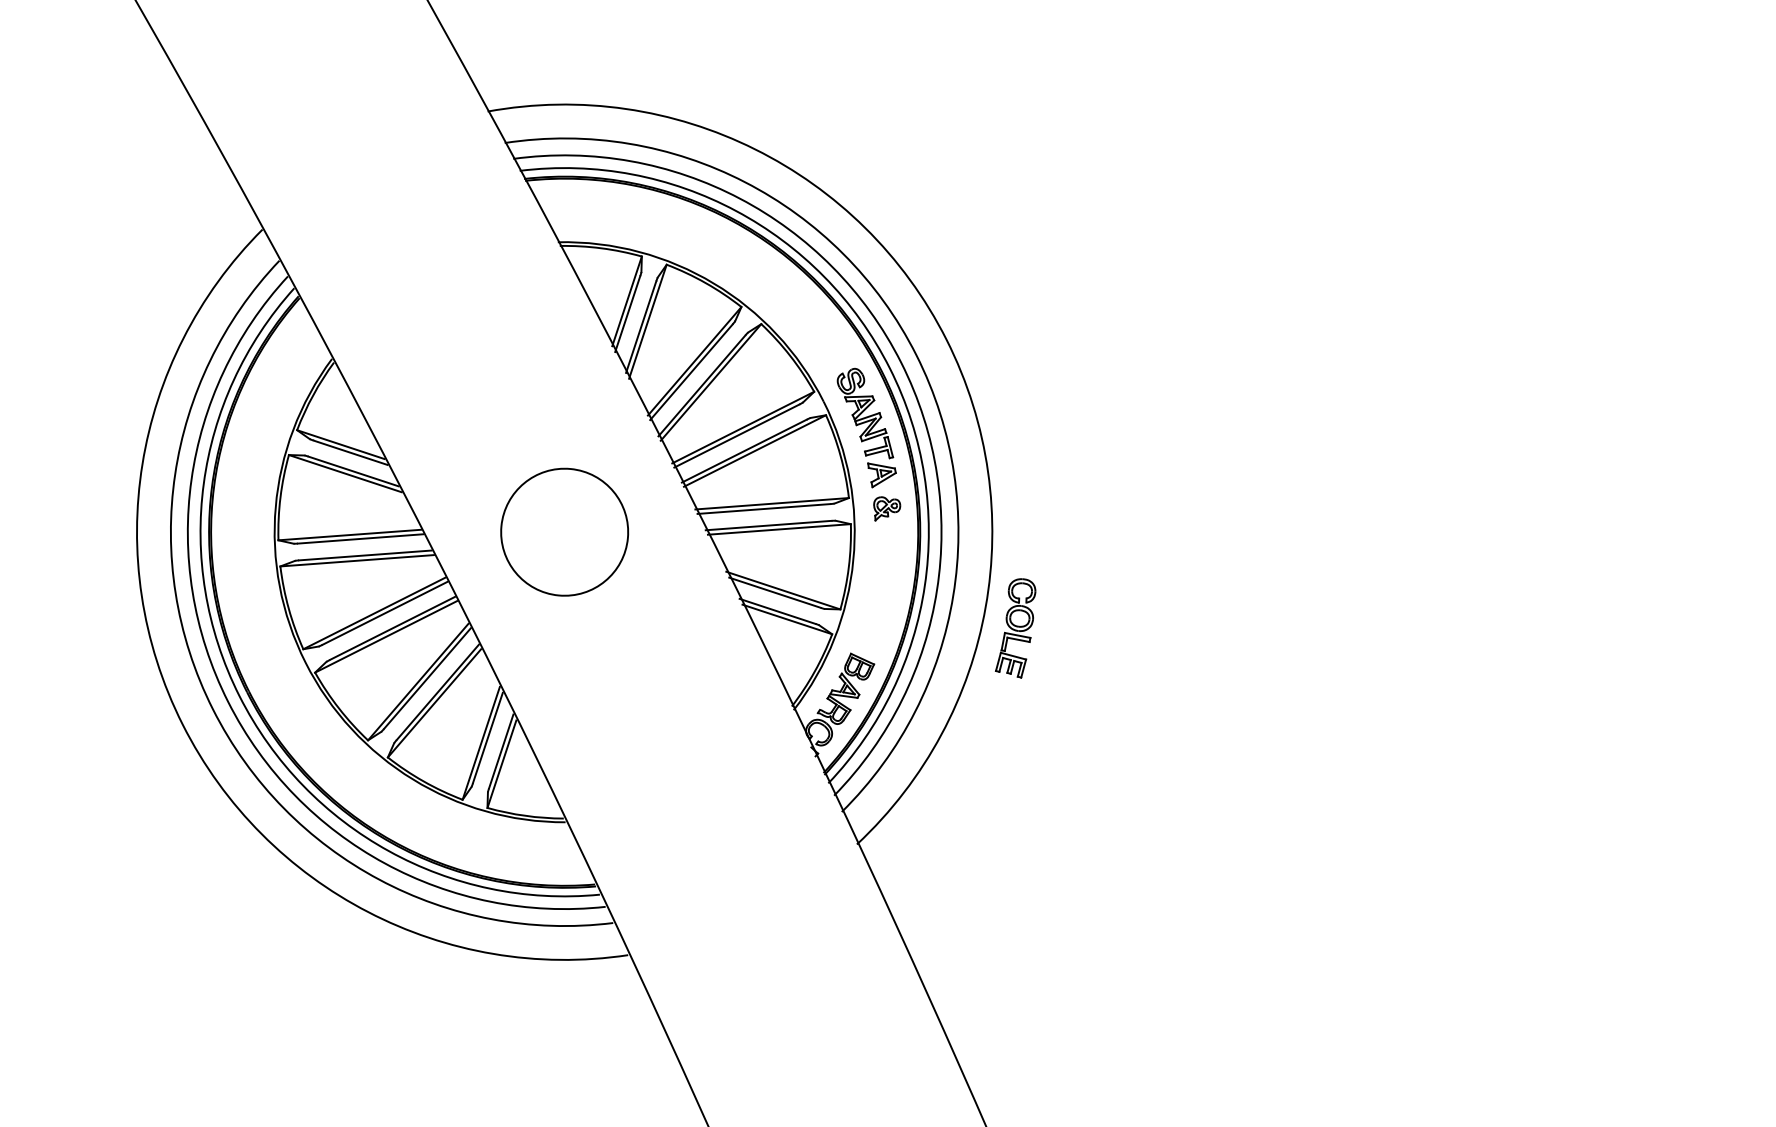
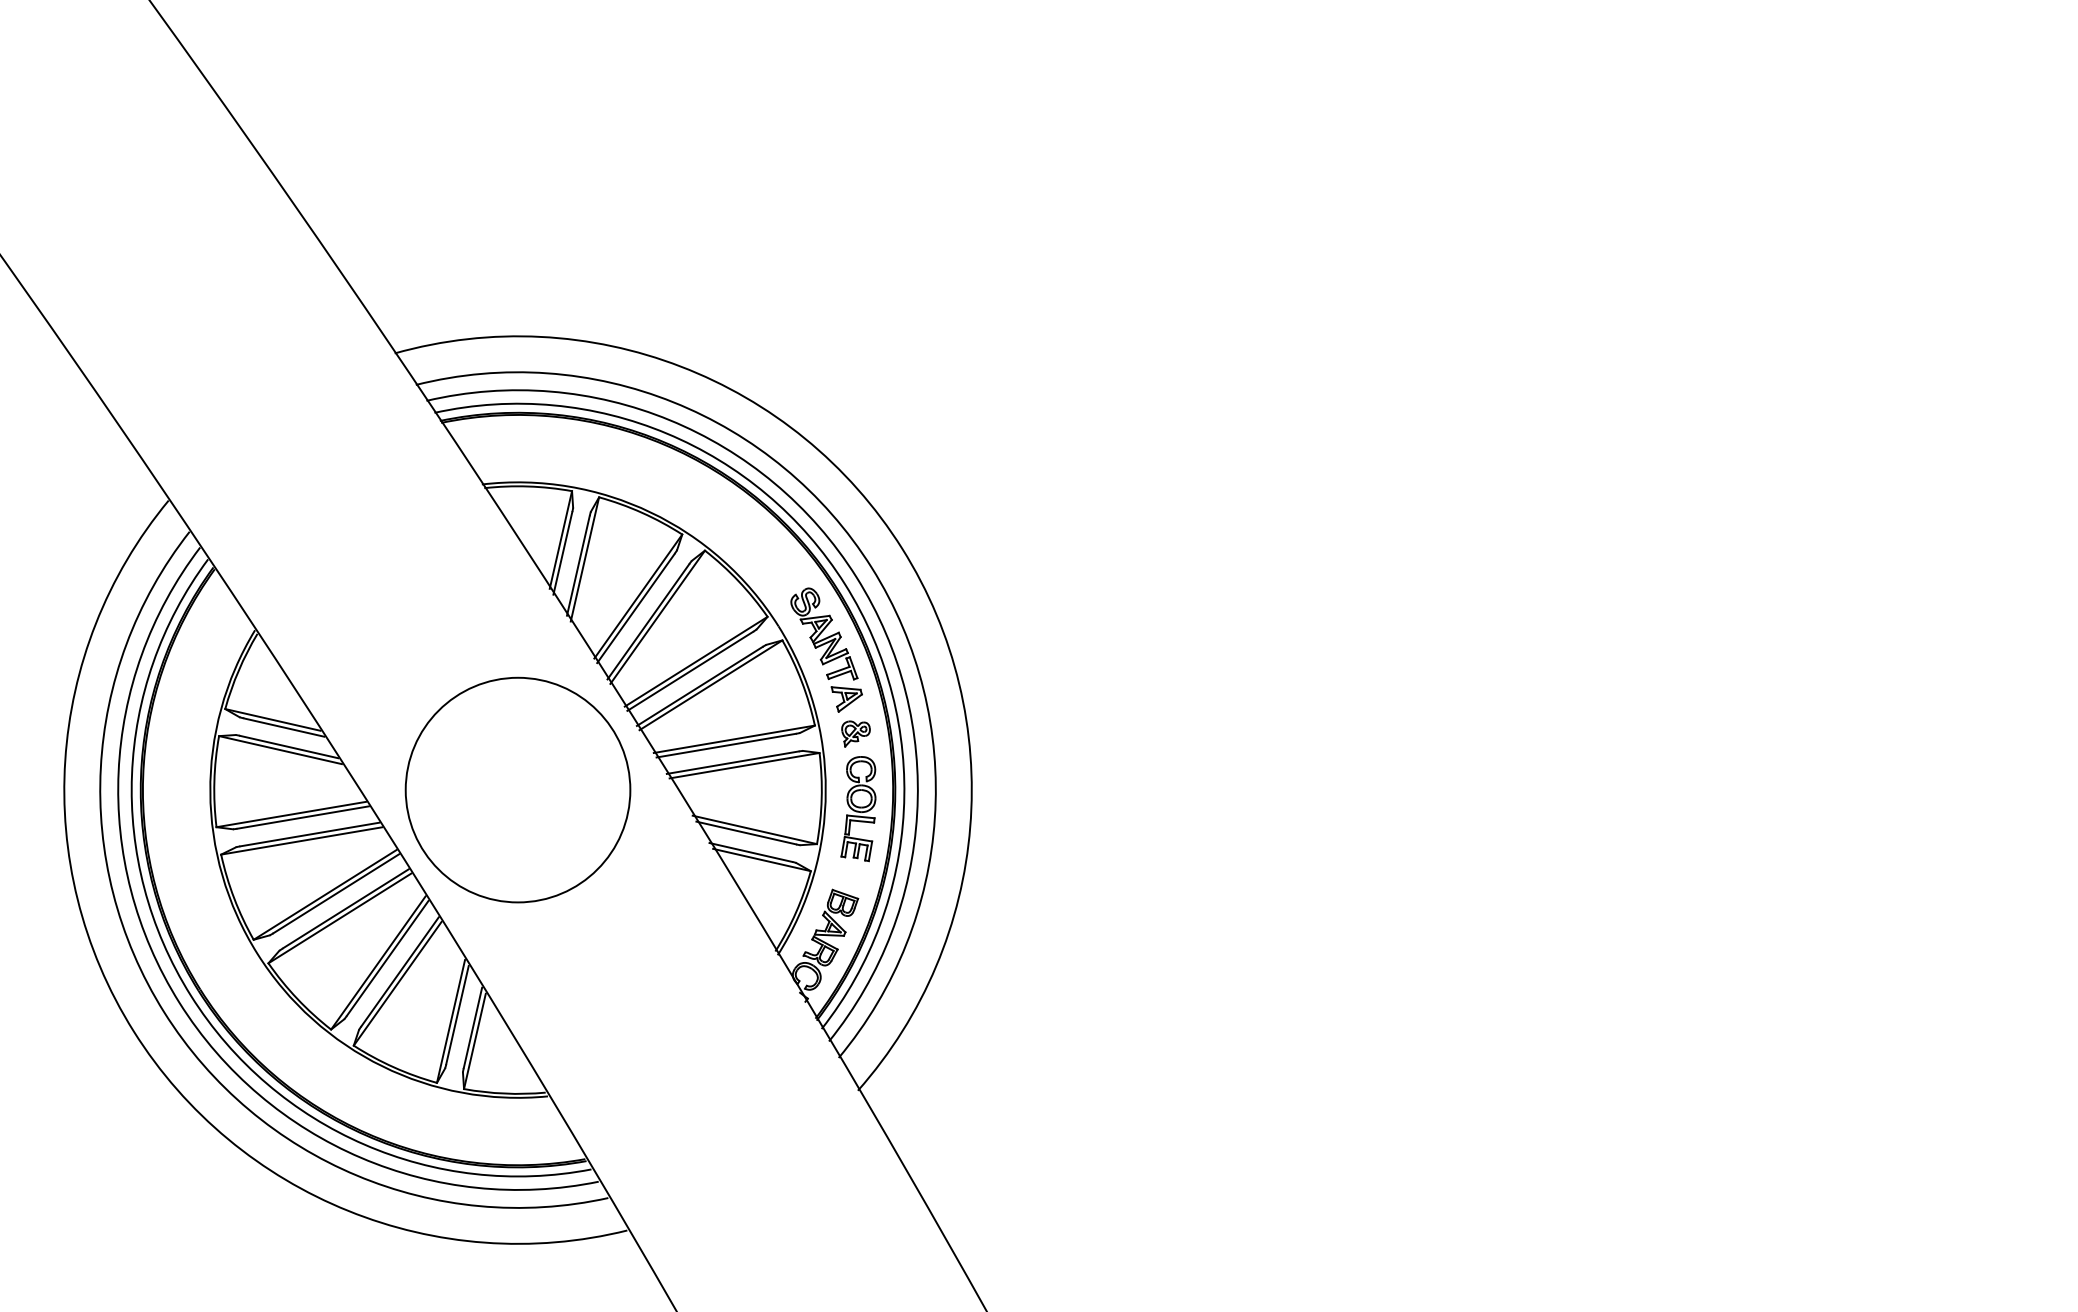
circle: (564, 531) -> (517, 789), size x1.67
part: (1016, 628) -> (858, 809), moved

